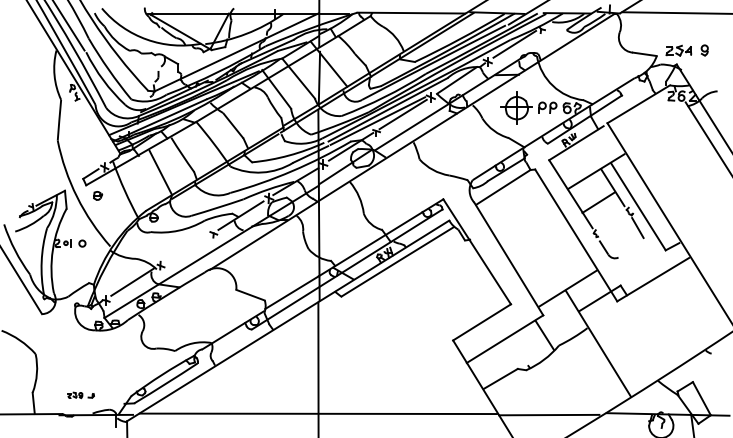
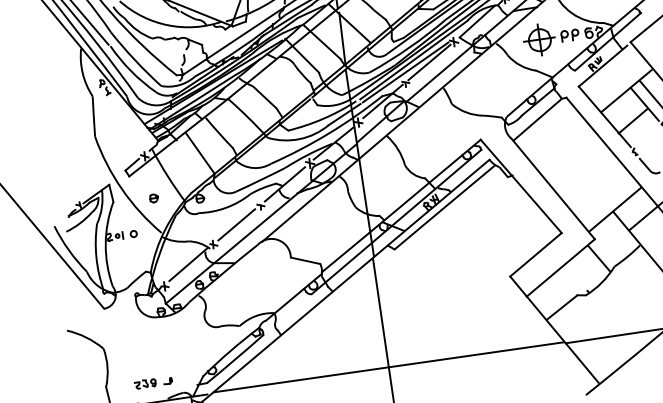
part: (98, 195) -> (154, 197), moved
line: (186, 249) -> (236, 225), added
part: (80, 395) -> (153, 382), size x1.43

